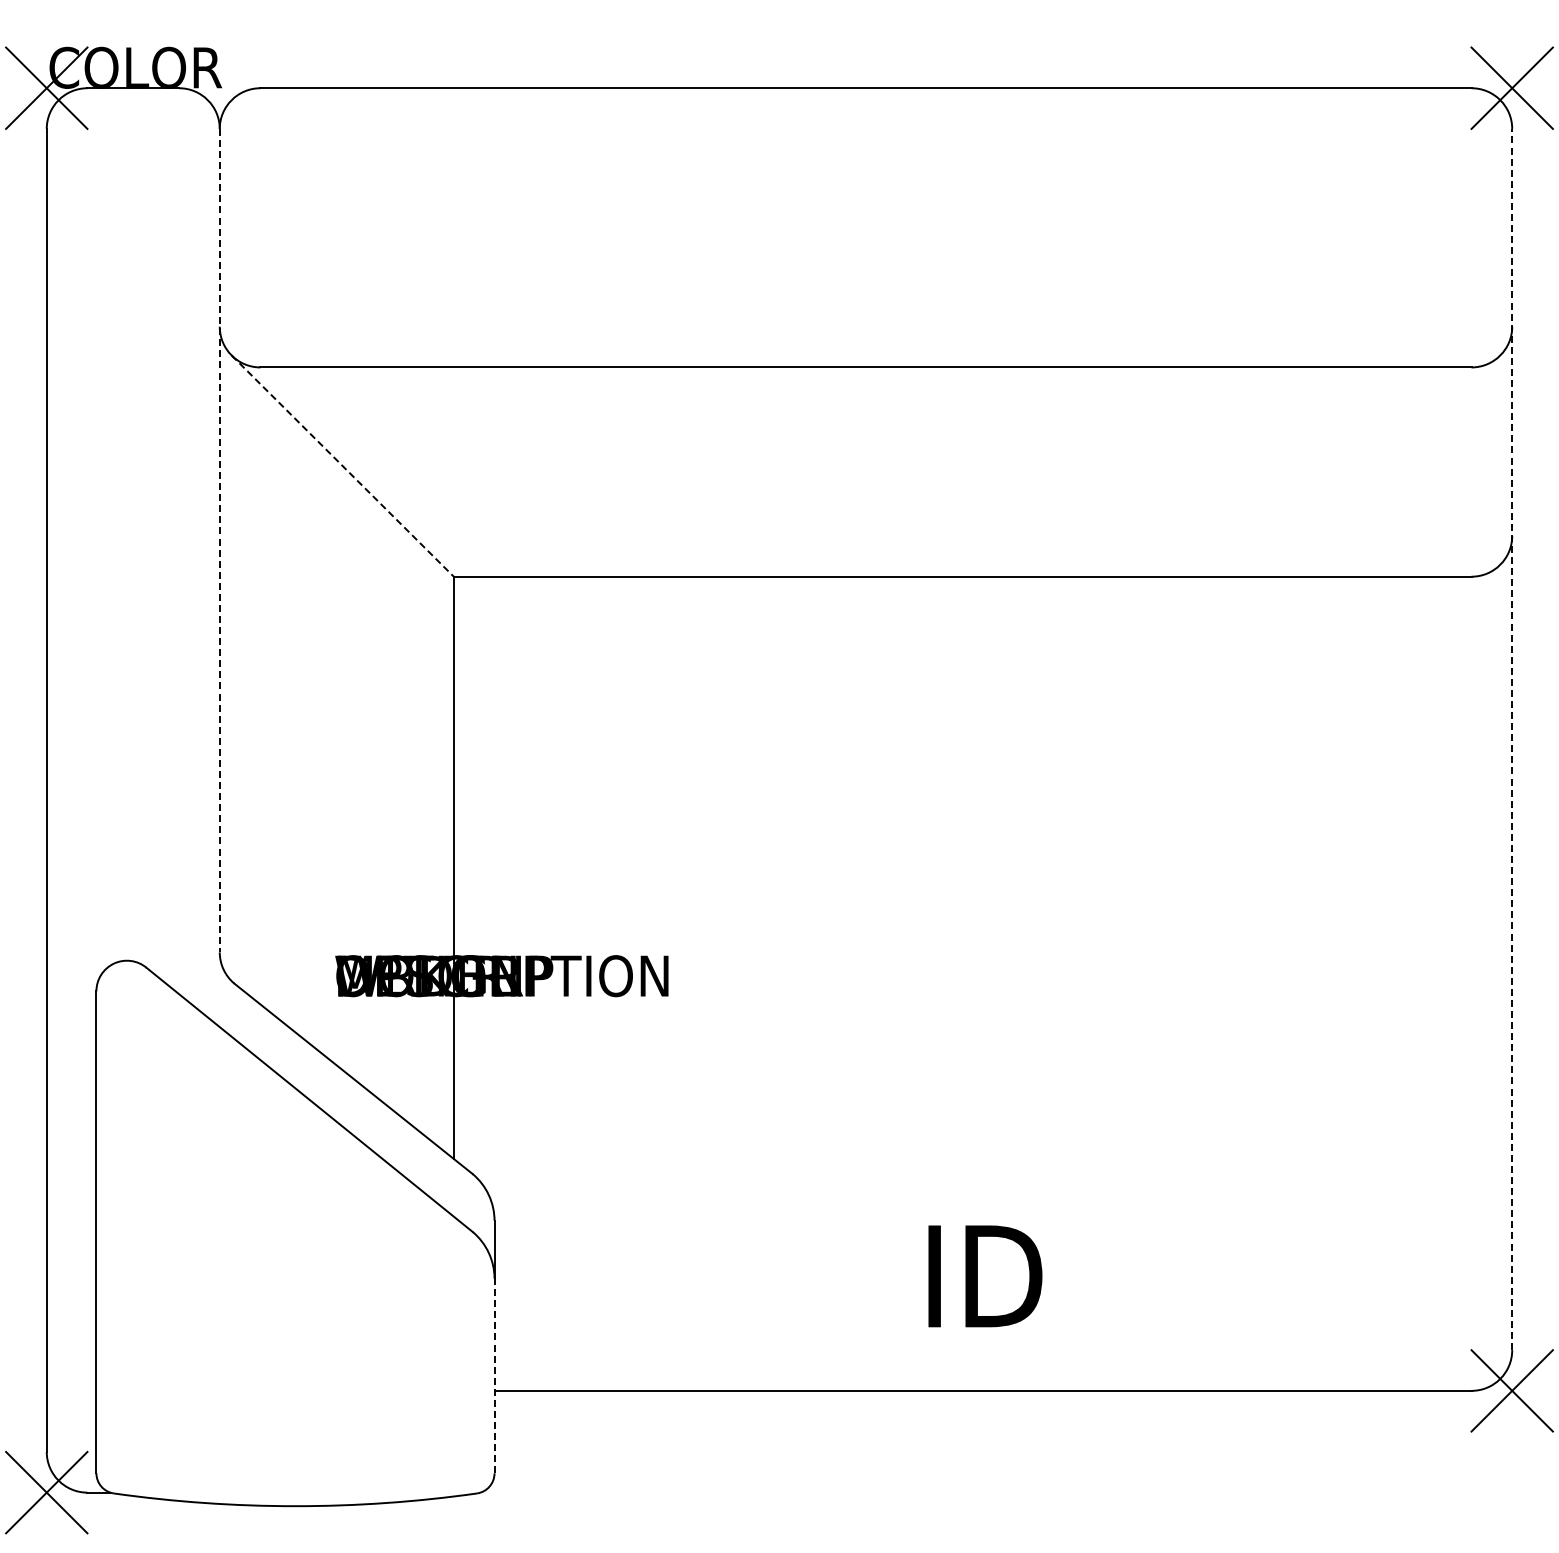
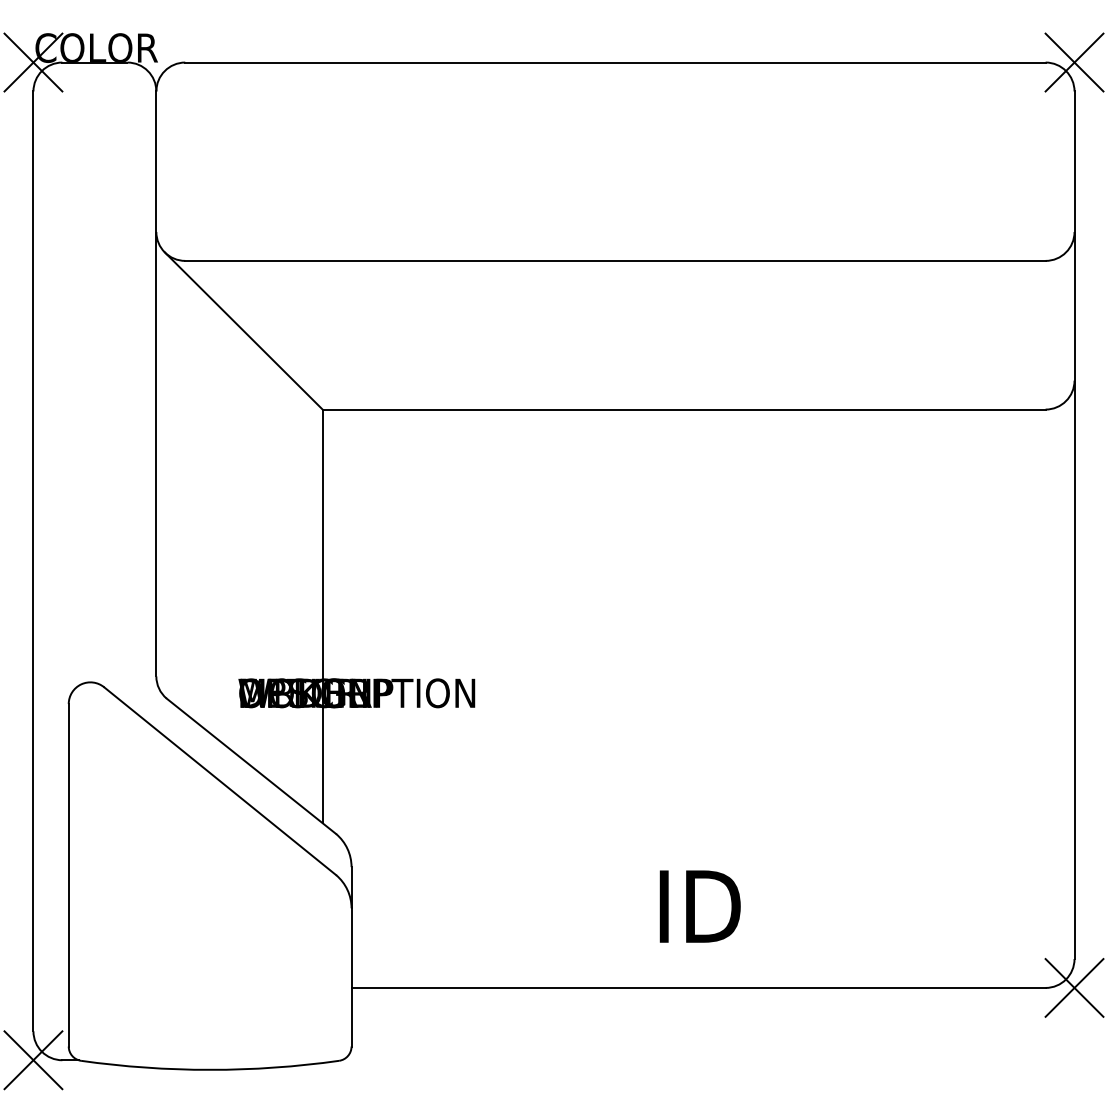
line: (342, 466) -> (243, 331), dashed -> solid
line: (219, 540) -> (156, 383), dashed -> solid
line: (1512, 739) -> (1074, 525), dashed -> solid
line: (494, 1375) -> (351, 977), dashed -> solid

